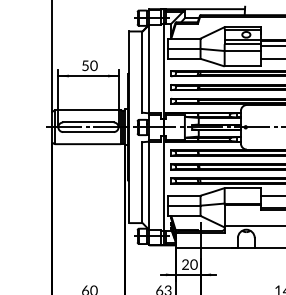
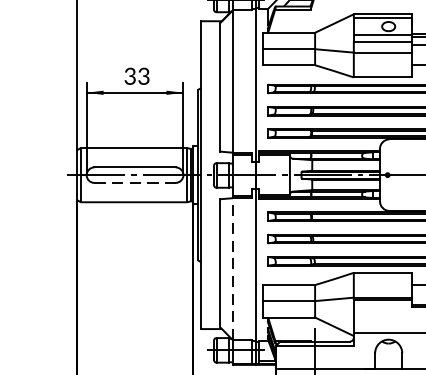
text: (89, 65) -> (136, 75), 50 -> 33
line: (88, 132) -> (135, 183), solid -> dashed
line: (149, 185) -> (233, 268), solid -> dashed

